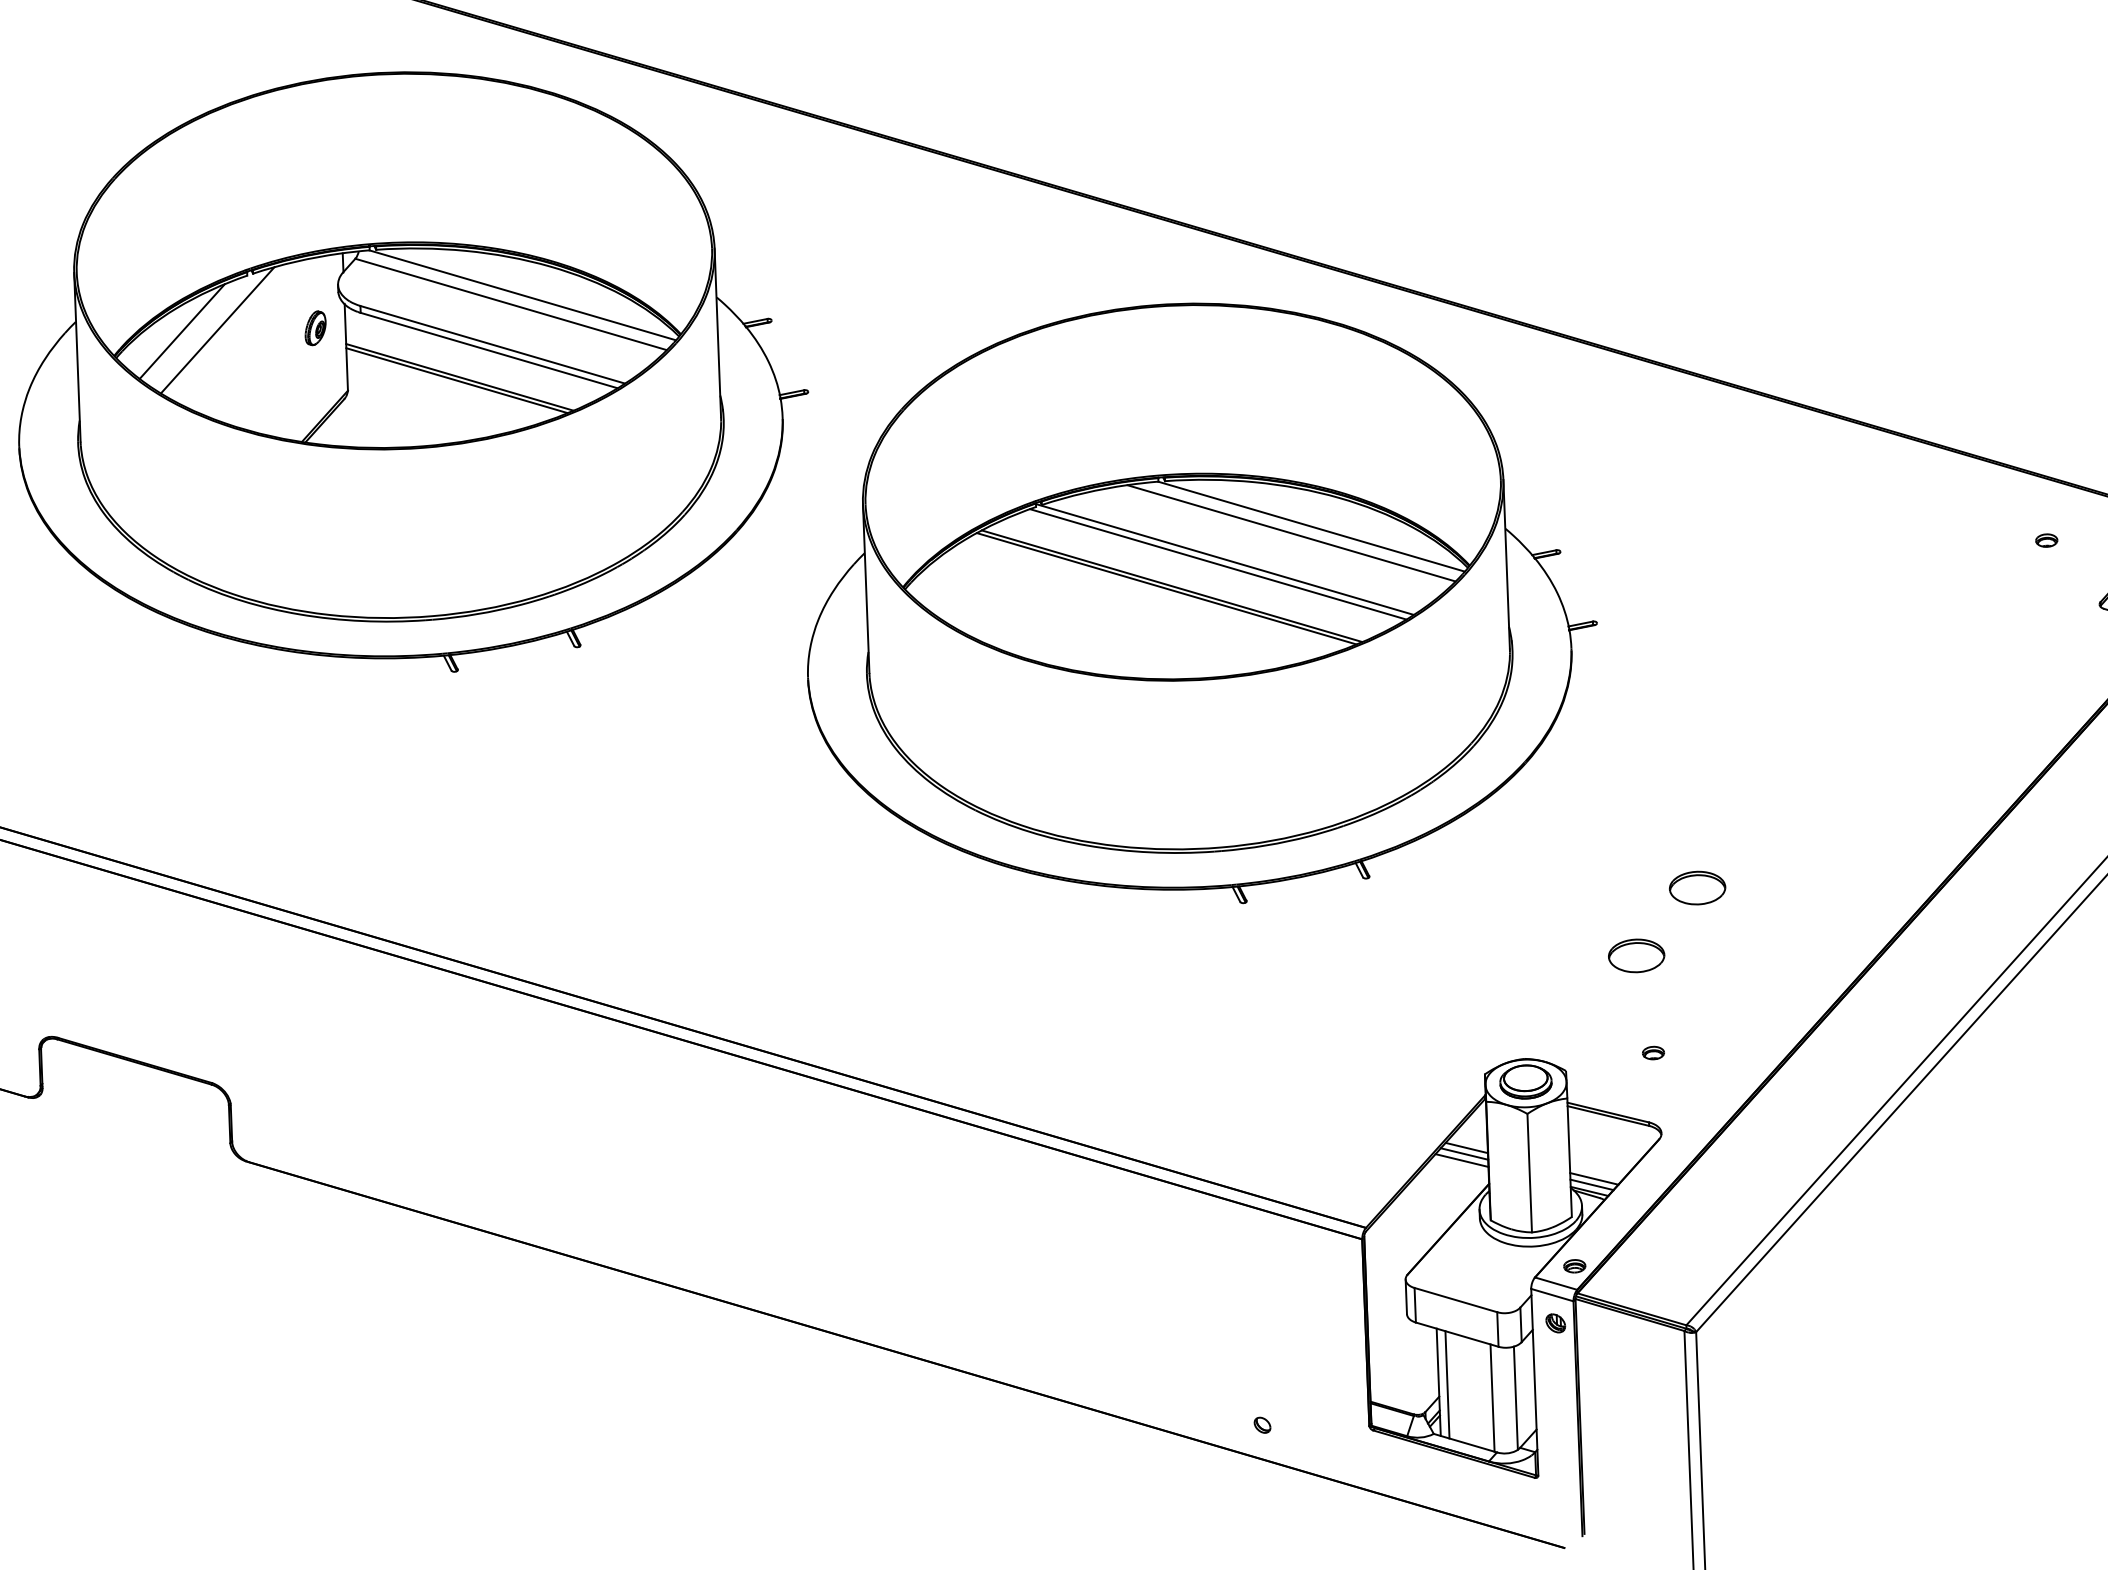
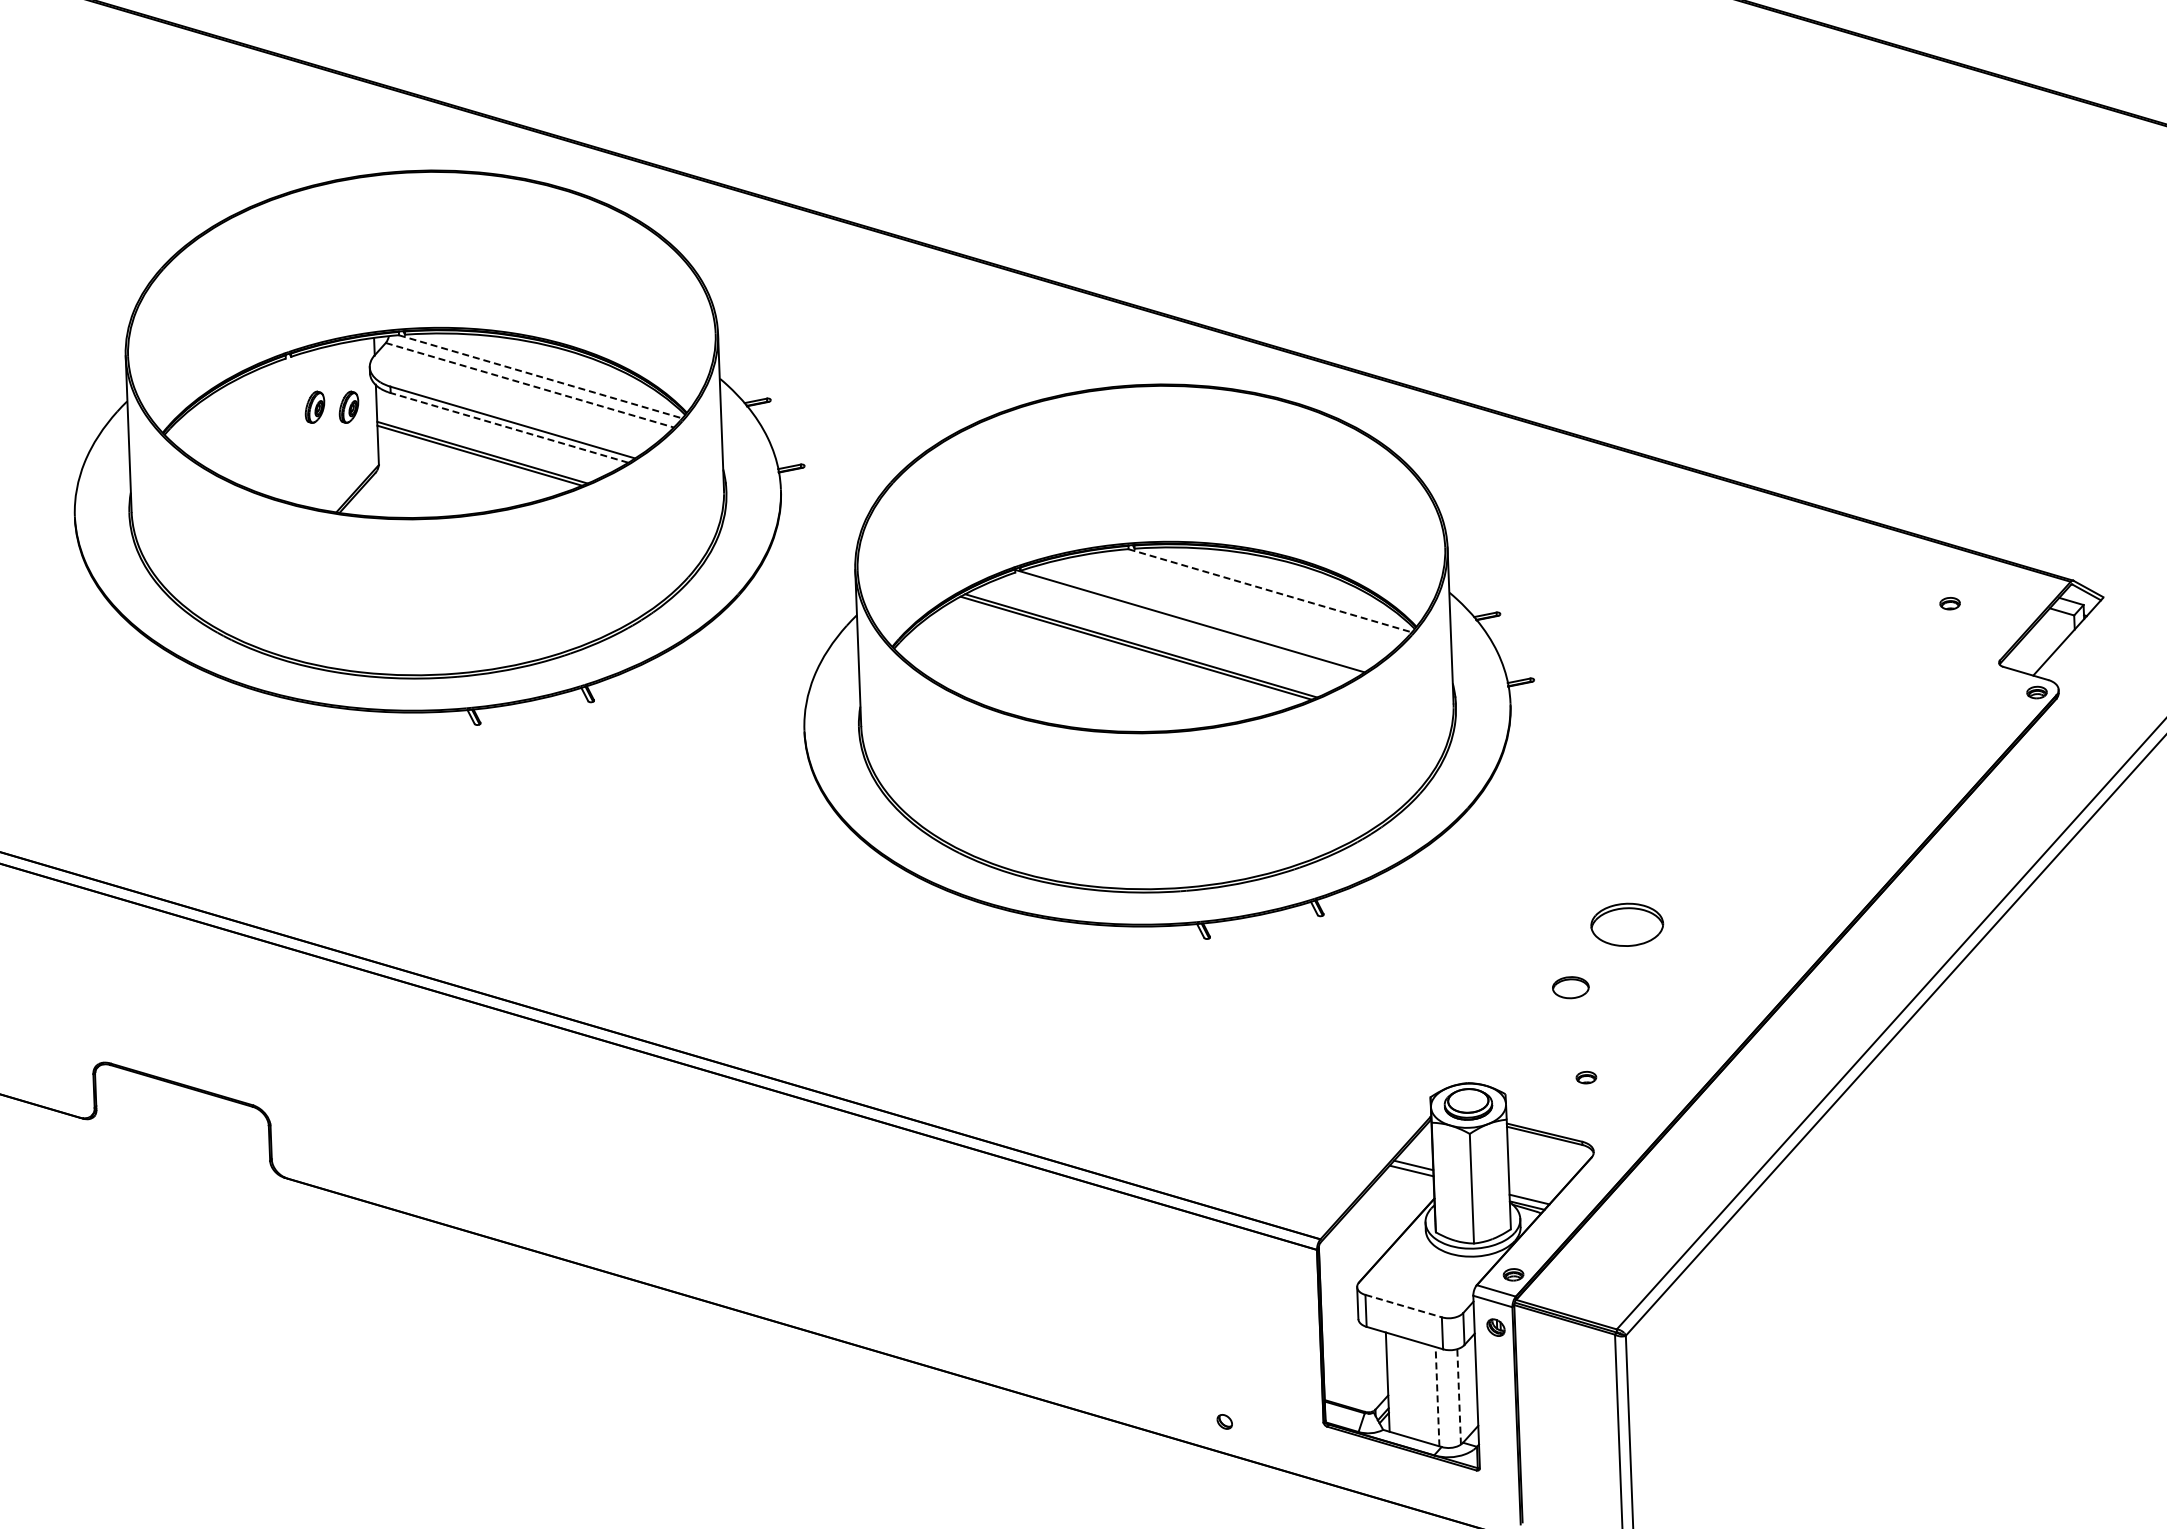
line: (522, 295) -> (540, 376), solid -> dashed
line: (510, 304) -> (529, 385), solid -> dashed
part: (278, 327) -> (314, 406), added
line: (217, 329) -> (258, 408), removed
line: (182, 331) -> (225, 410), removed
line: (489, 350) -> (509, 427), solid -> dashed
line: (1311, 526) -> (1270, 590), solid -> dashed
line: (1291, 532) -> (1251, 596), removed
line: (1217, 564) -> (1183, 625), removed
part: (1696, 888) -> (1626, 925), size x1.4
part: (1636, 955) -> (1570, 987), size x0.7
line: (1461, 1159) -> (1408, 1176), removed
line: (1594, 1178) -> (1531, 1193), removed
line: (1455, 1300) -> (1403, 1306), solid -> dashed
line: (1447, 1384) -> (1395, 1384), removed
line: (1492, 1397) -> (1437, 1396), solid -> dashed
line: (1516, 1397) -> (1459, 1396), solid -> dashed

